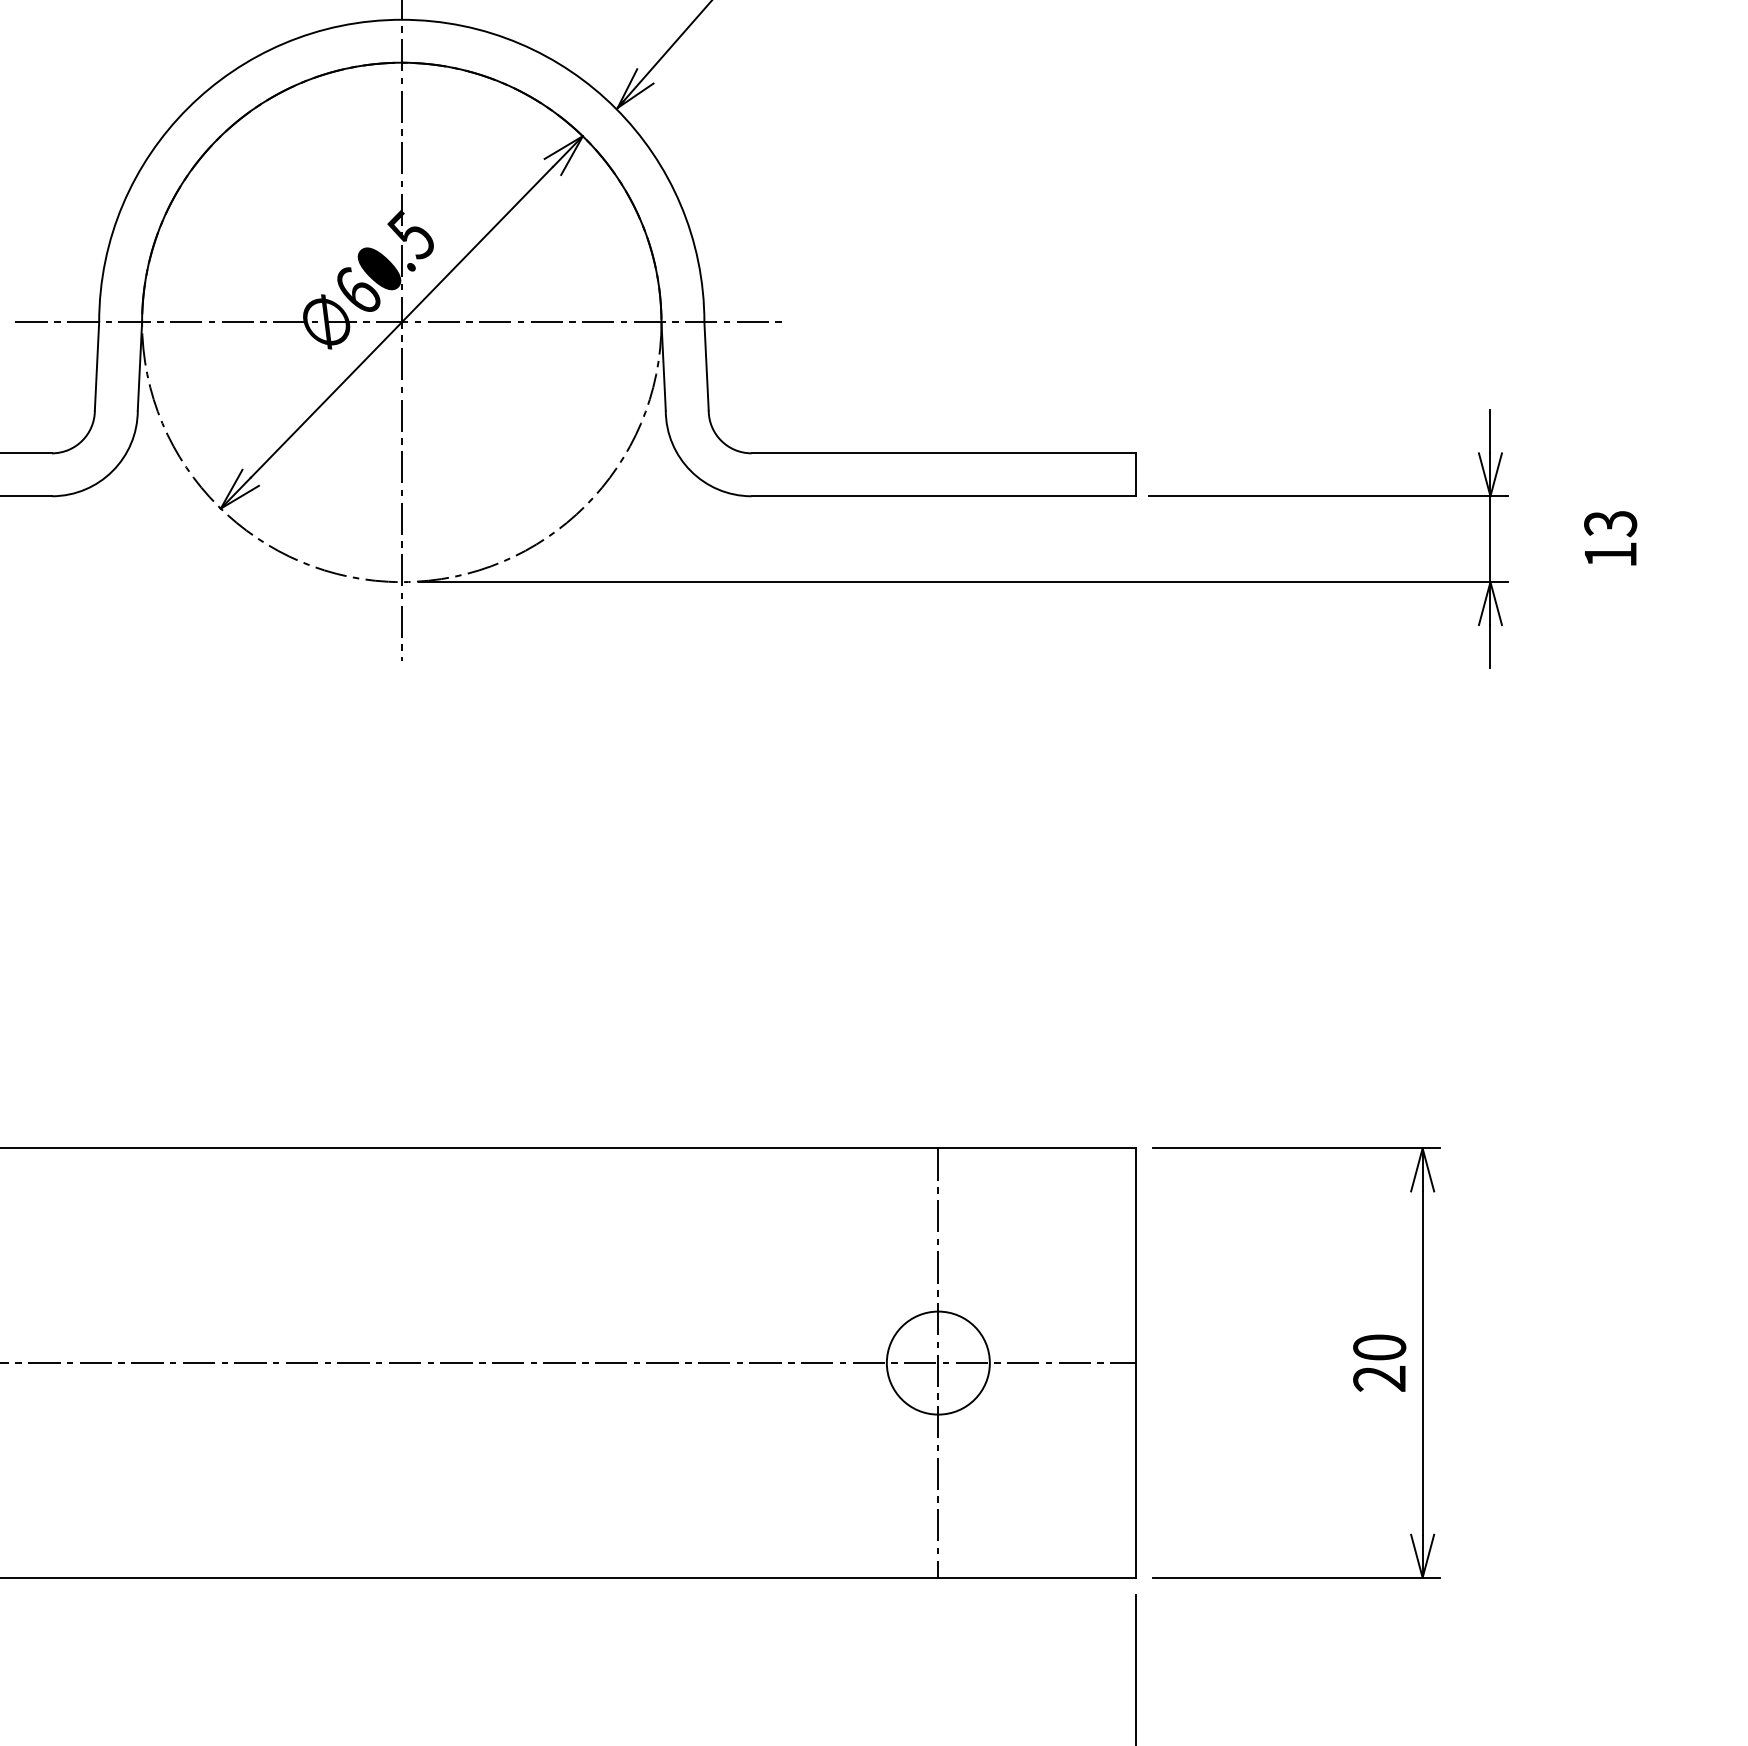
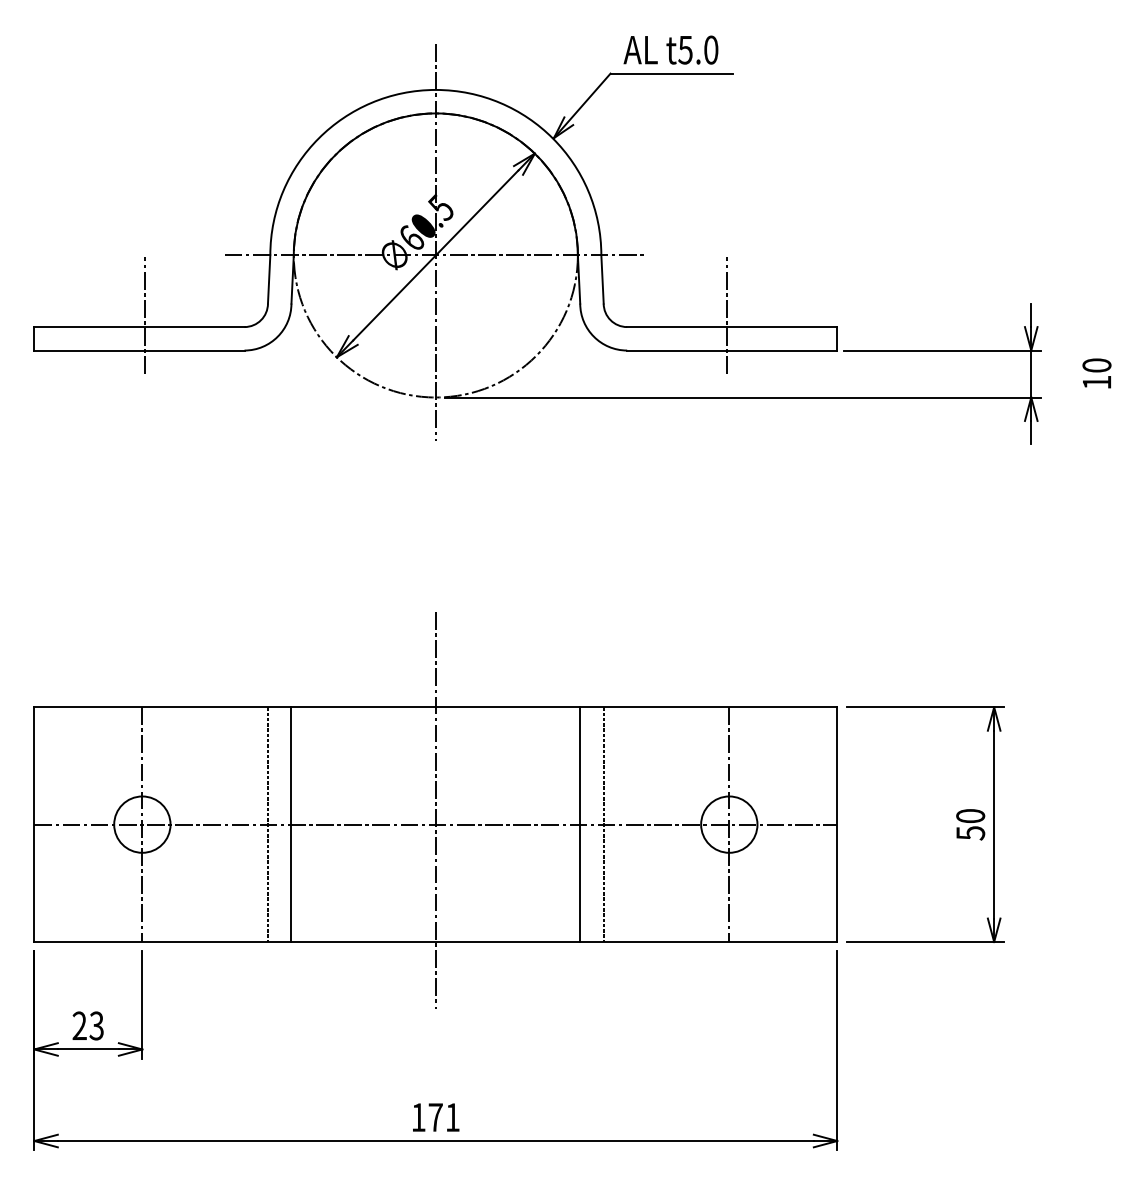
line: (933, 432) -> (726, 315), added
text: (1609, 523) -> (1096, 365), 13 -> 10
line: (401, 1337) -> (435, 810), added
line: (93, 1362) -> (267, 824), added
line: (137, 1362) -> (291, 824), added
line: (666, 1362) -> (580, 824), added
line: (708, 1362) -> (603, 824), added
text: (1379, 1379) -> (970, 833), 20 -> 50

